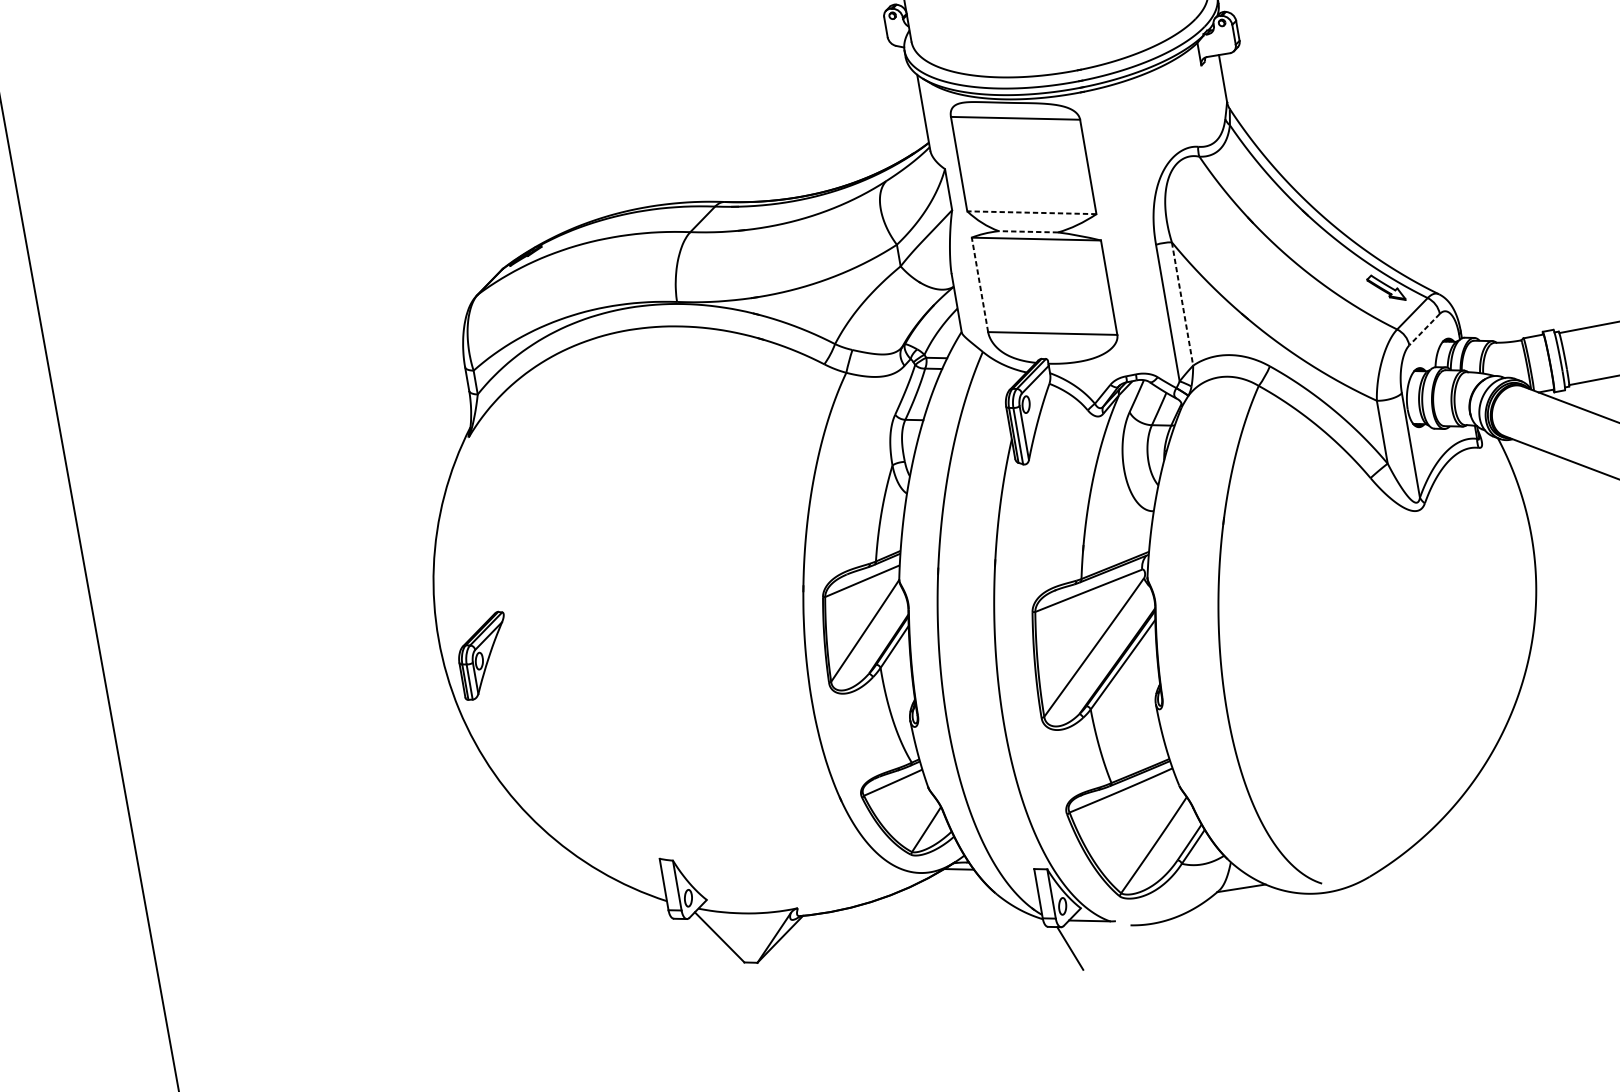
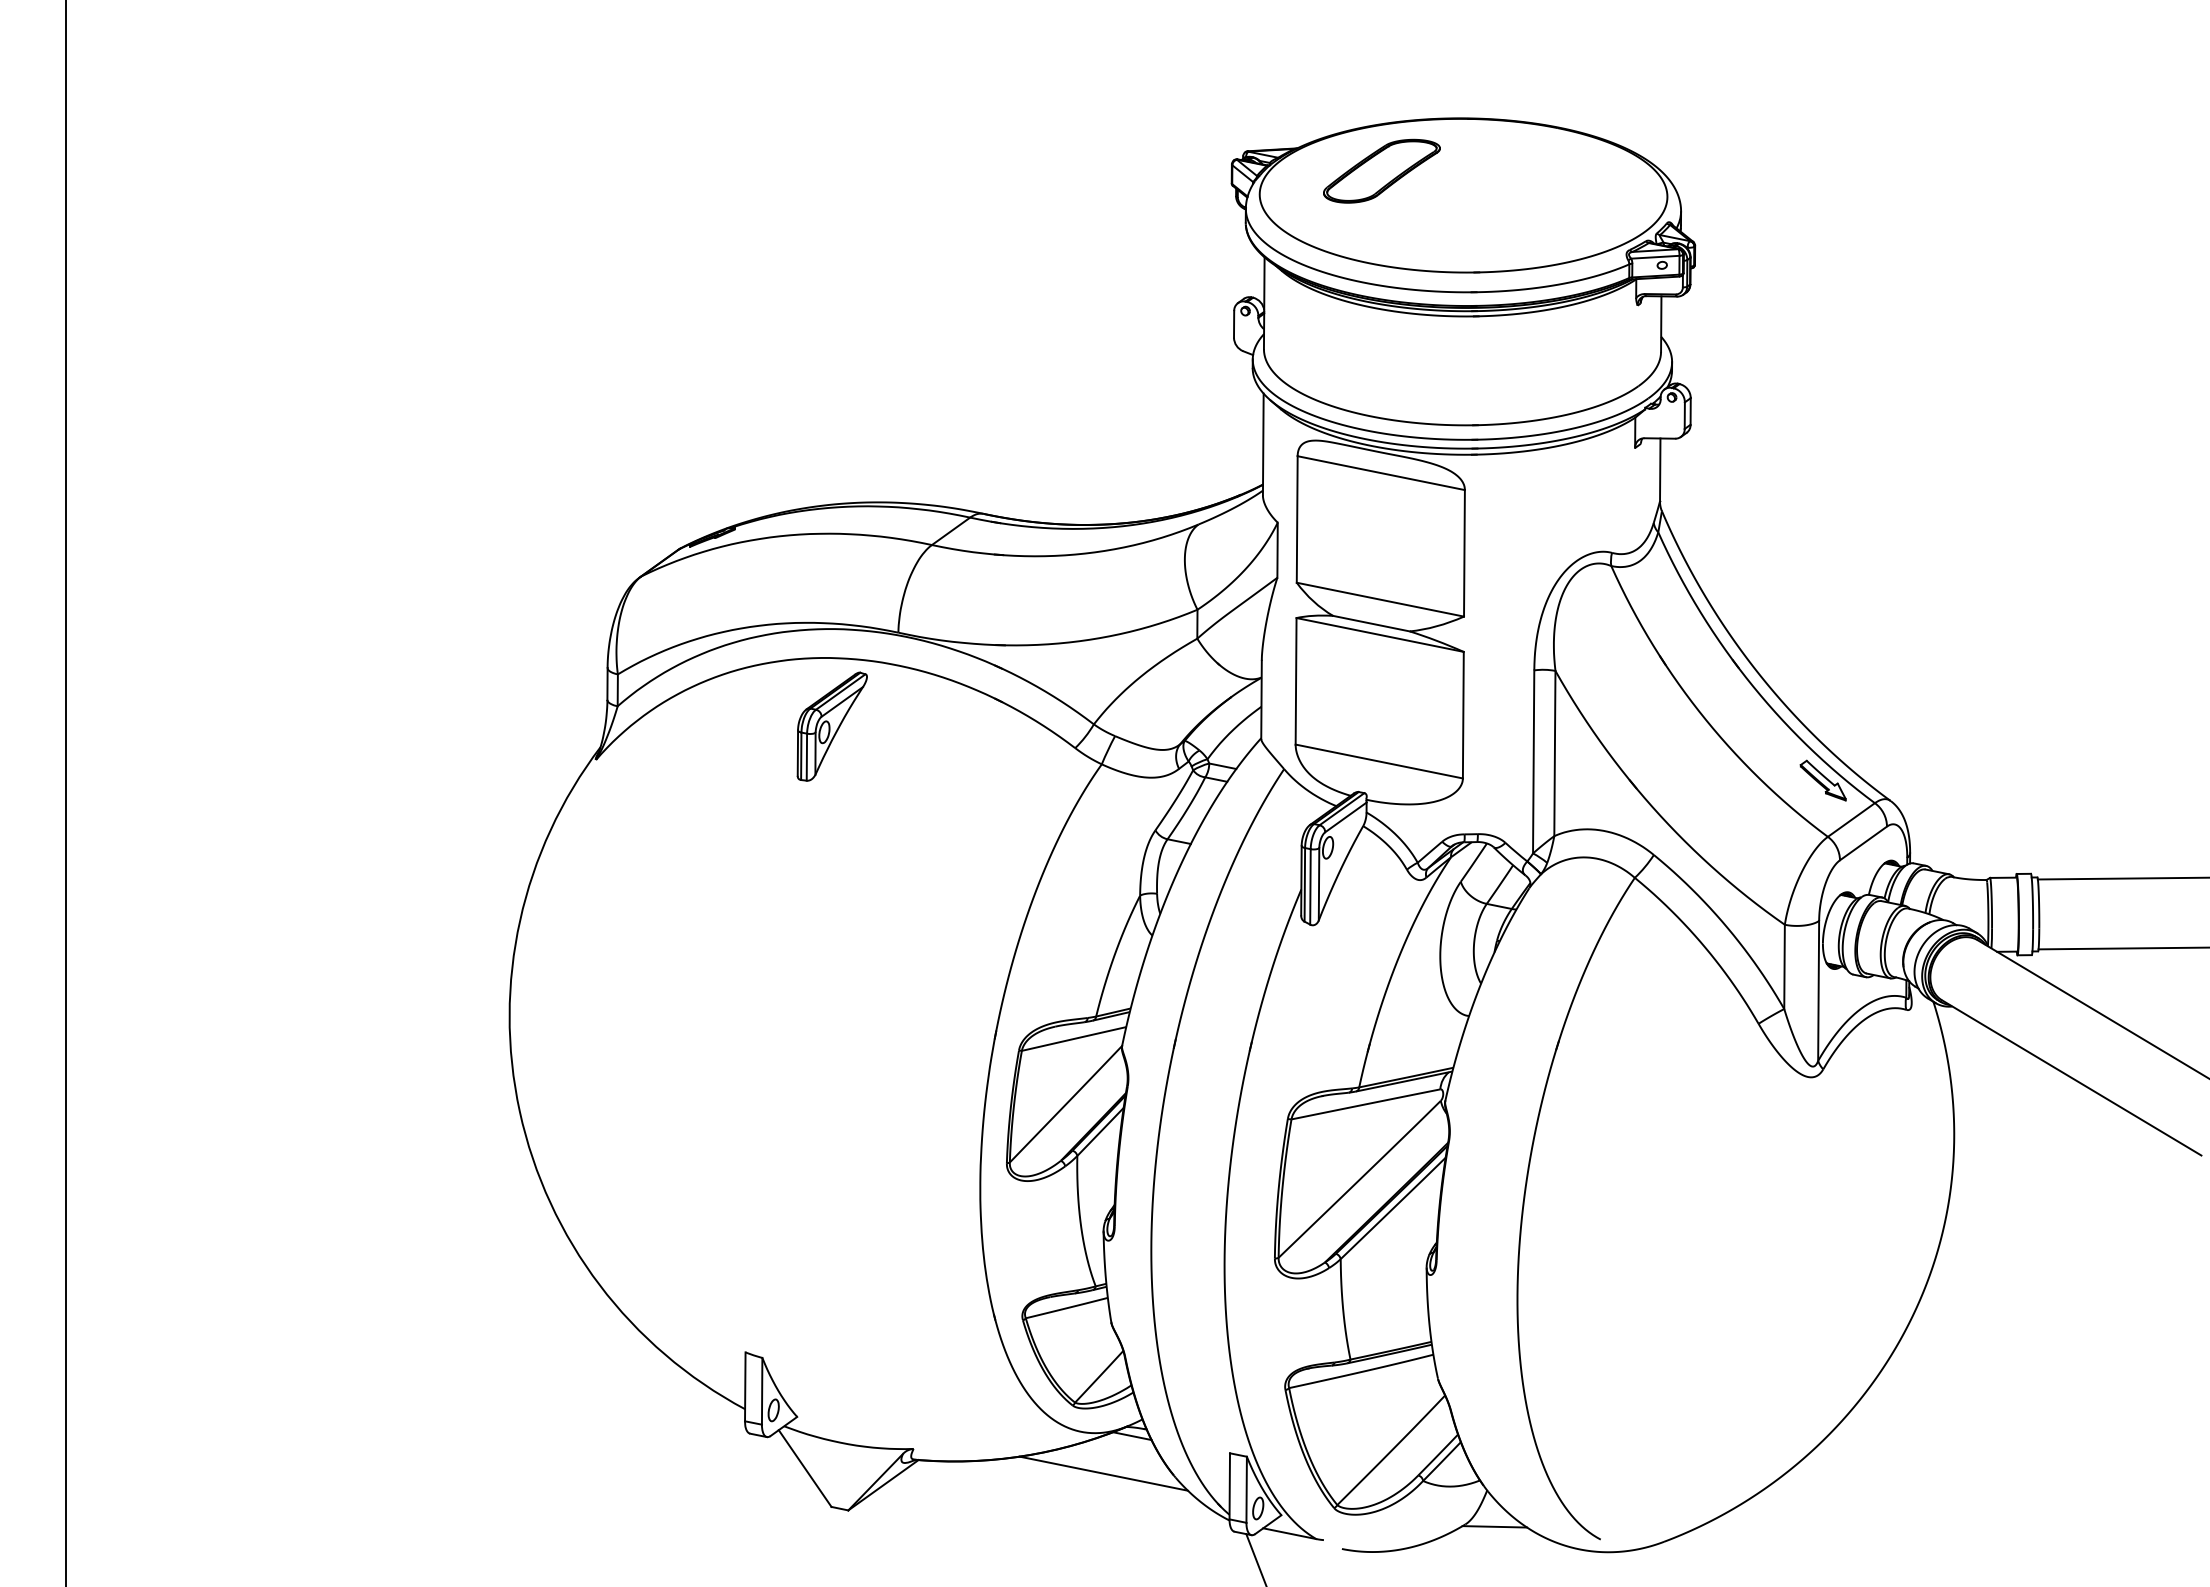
line: (1031, 212) -> (1379, 599), dashed -> solid
line: (1027, 231) -> (1370, 623), dashed -> solid
line: (980, 284) -> (1296, 680), dashed -> solid
line: (1182, 304) -> (1554, 753), dashed -> solid
line: (1424, 329) -> (1863, 843), dashed -> solid
part: (483, 655) -> (831, 726), moved
line: (942, 901) -> (1103, 1473), added

